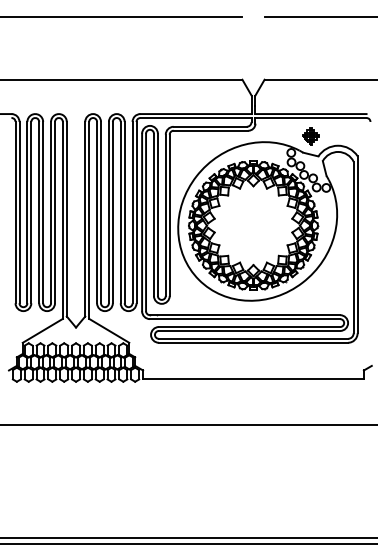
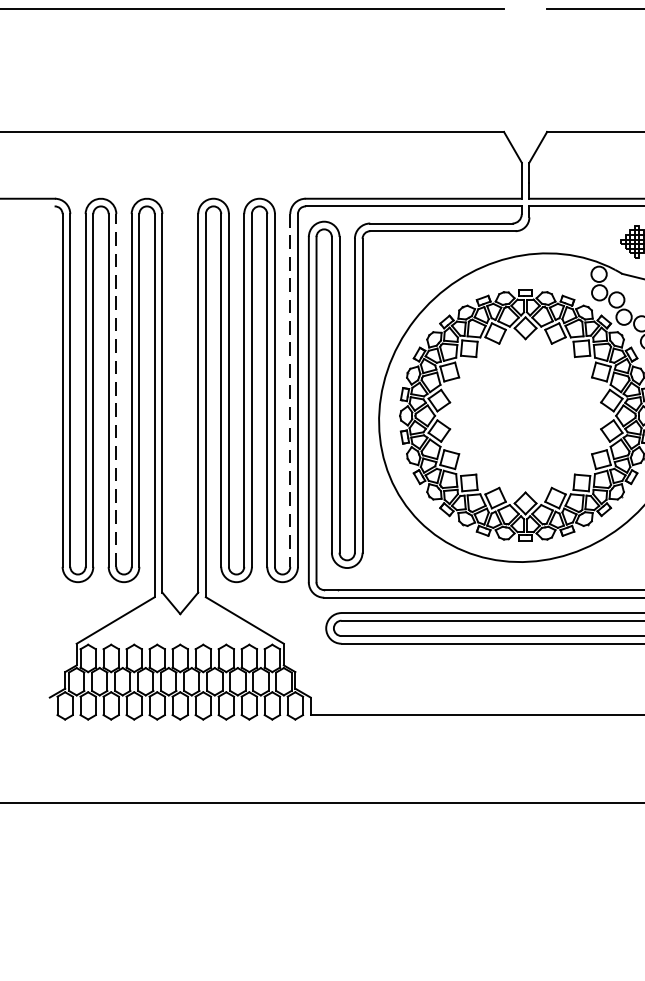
line: (43, 212) -> (116, 390), solid -> dashed
line: (132, 212) -> (290, 390), solid -> dashed

